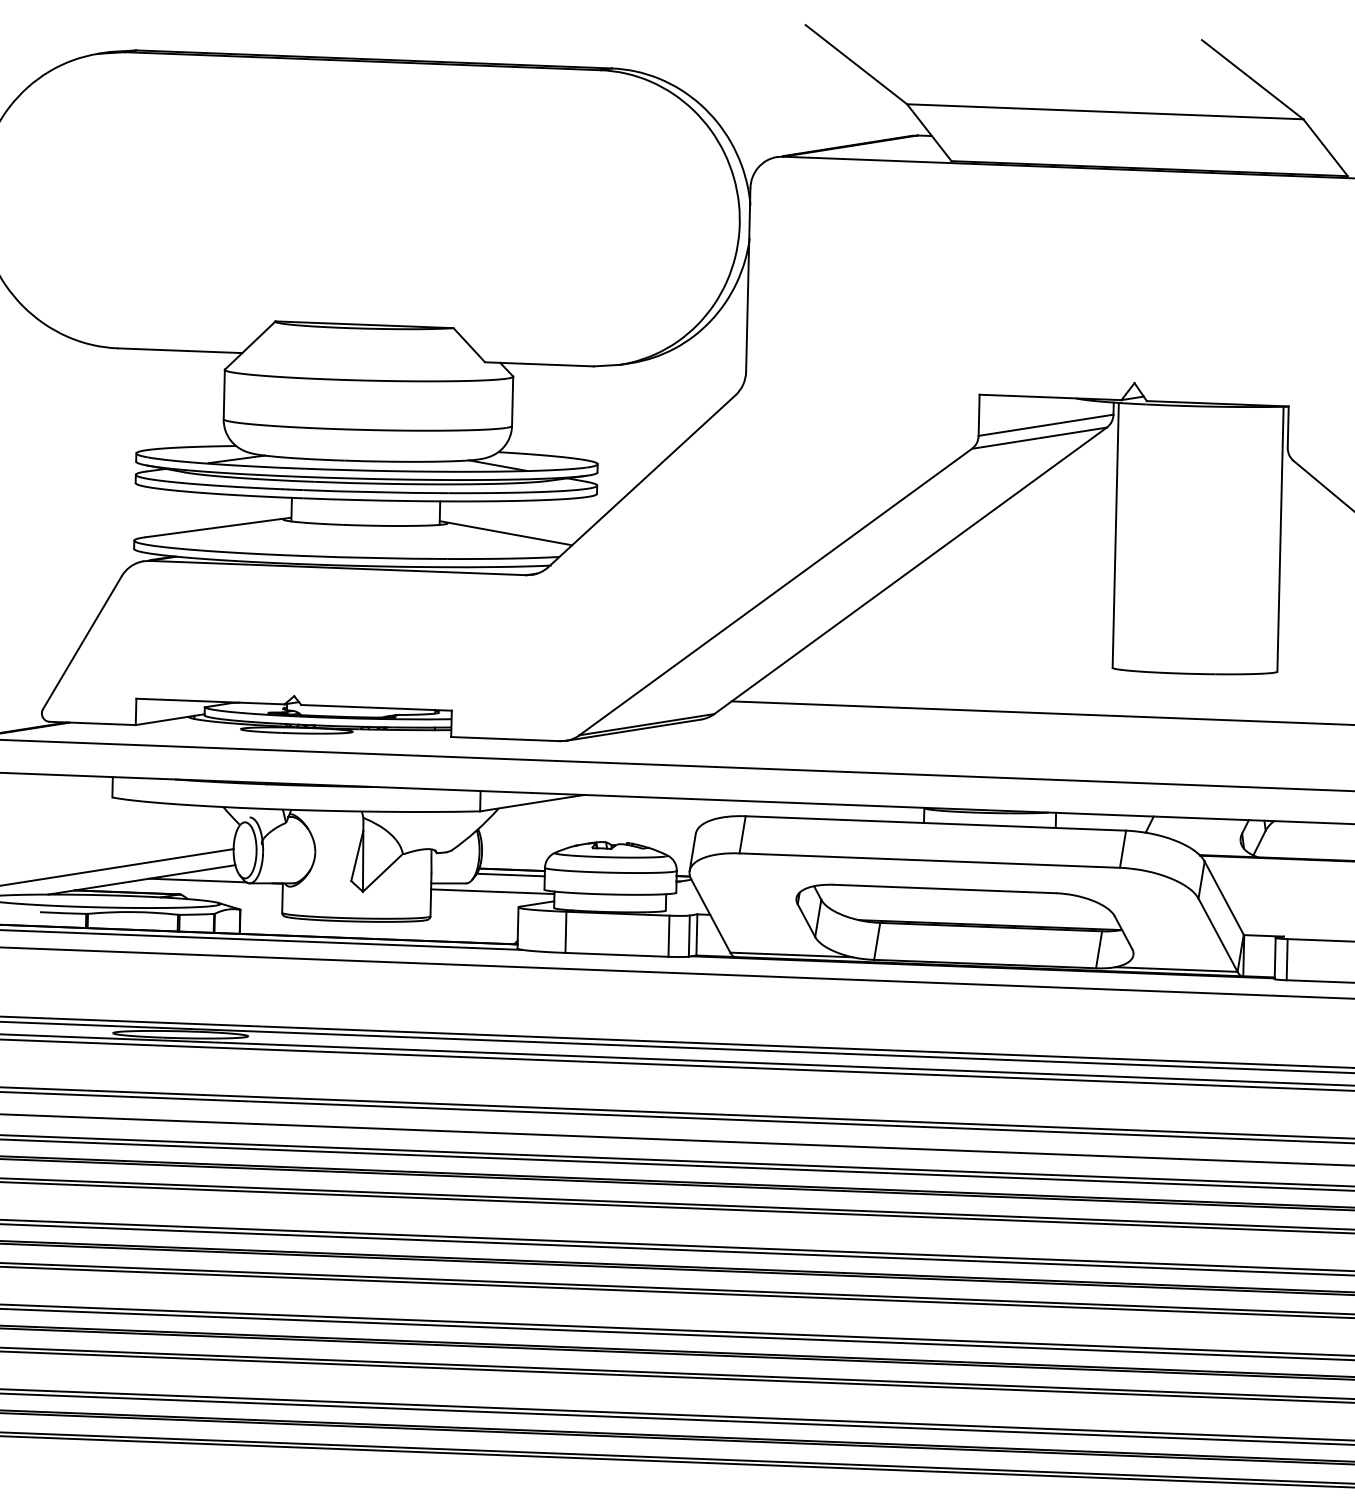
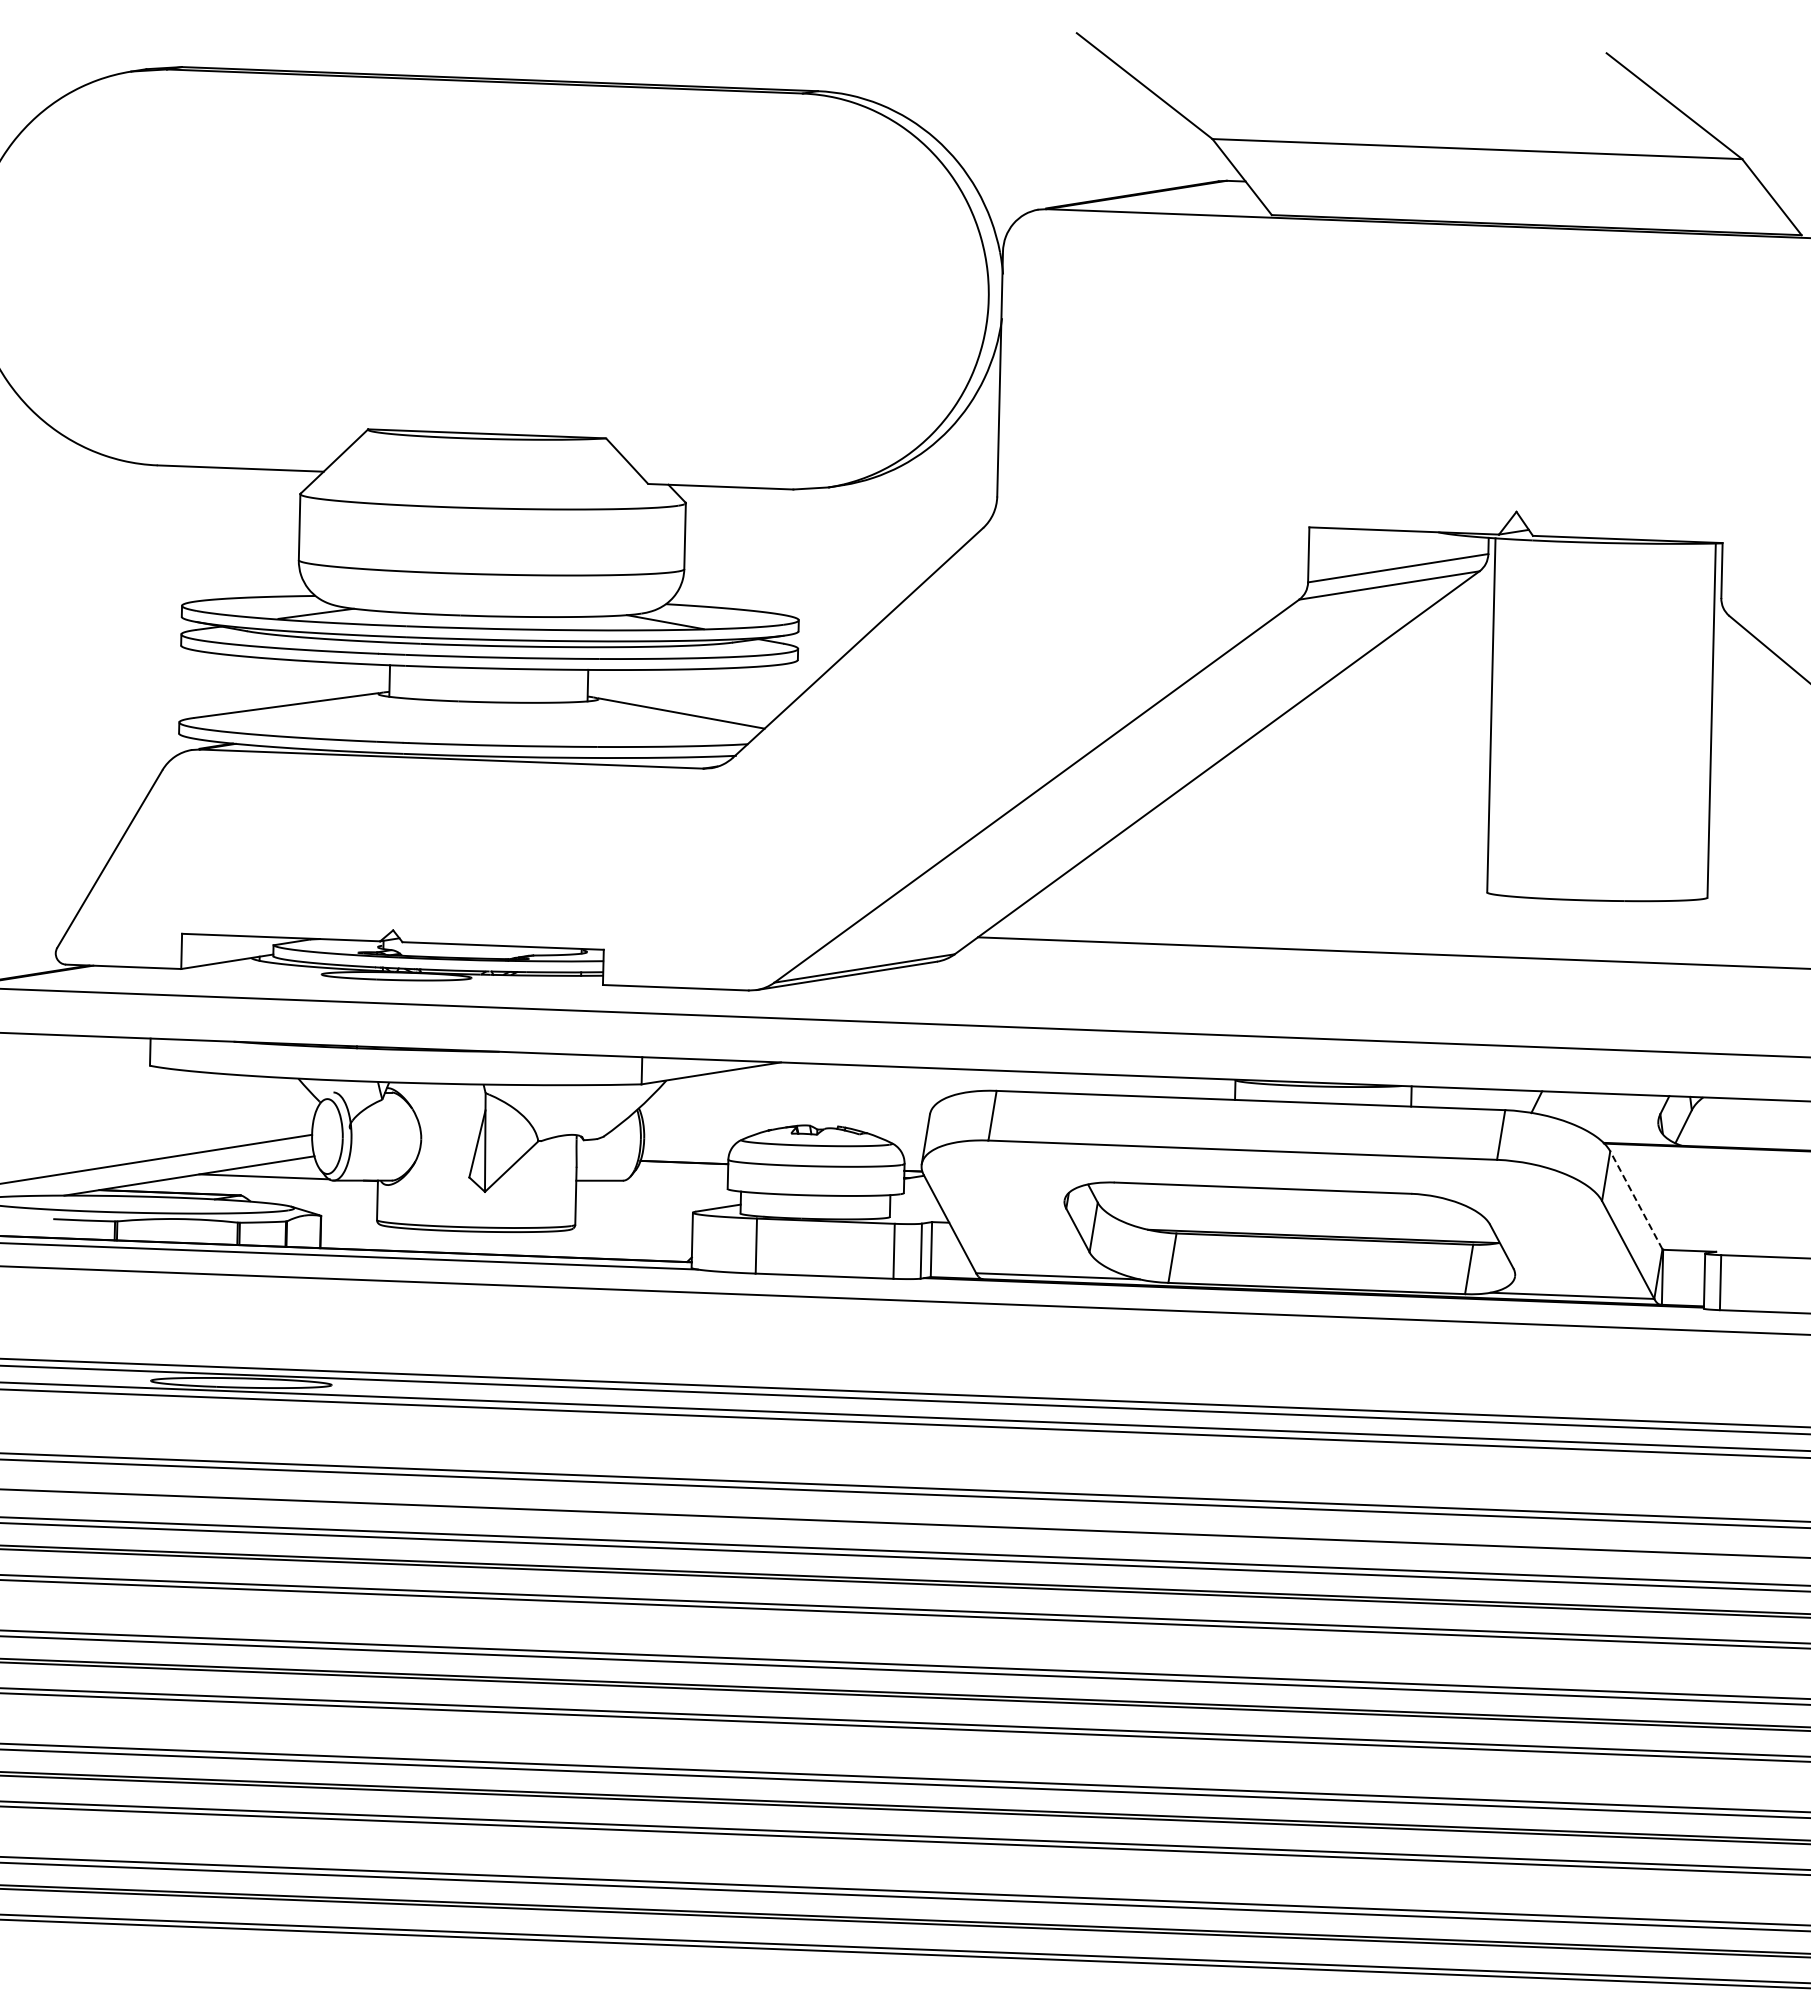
line: (510, 875) -> (682, 1169), removed
line: (492, 891) -> (658, 1191), removed
line: (1224, 897) -> (1636, 1199), solid -> dashed

